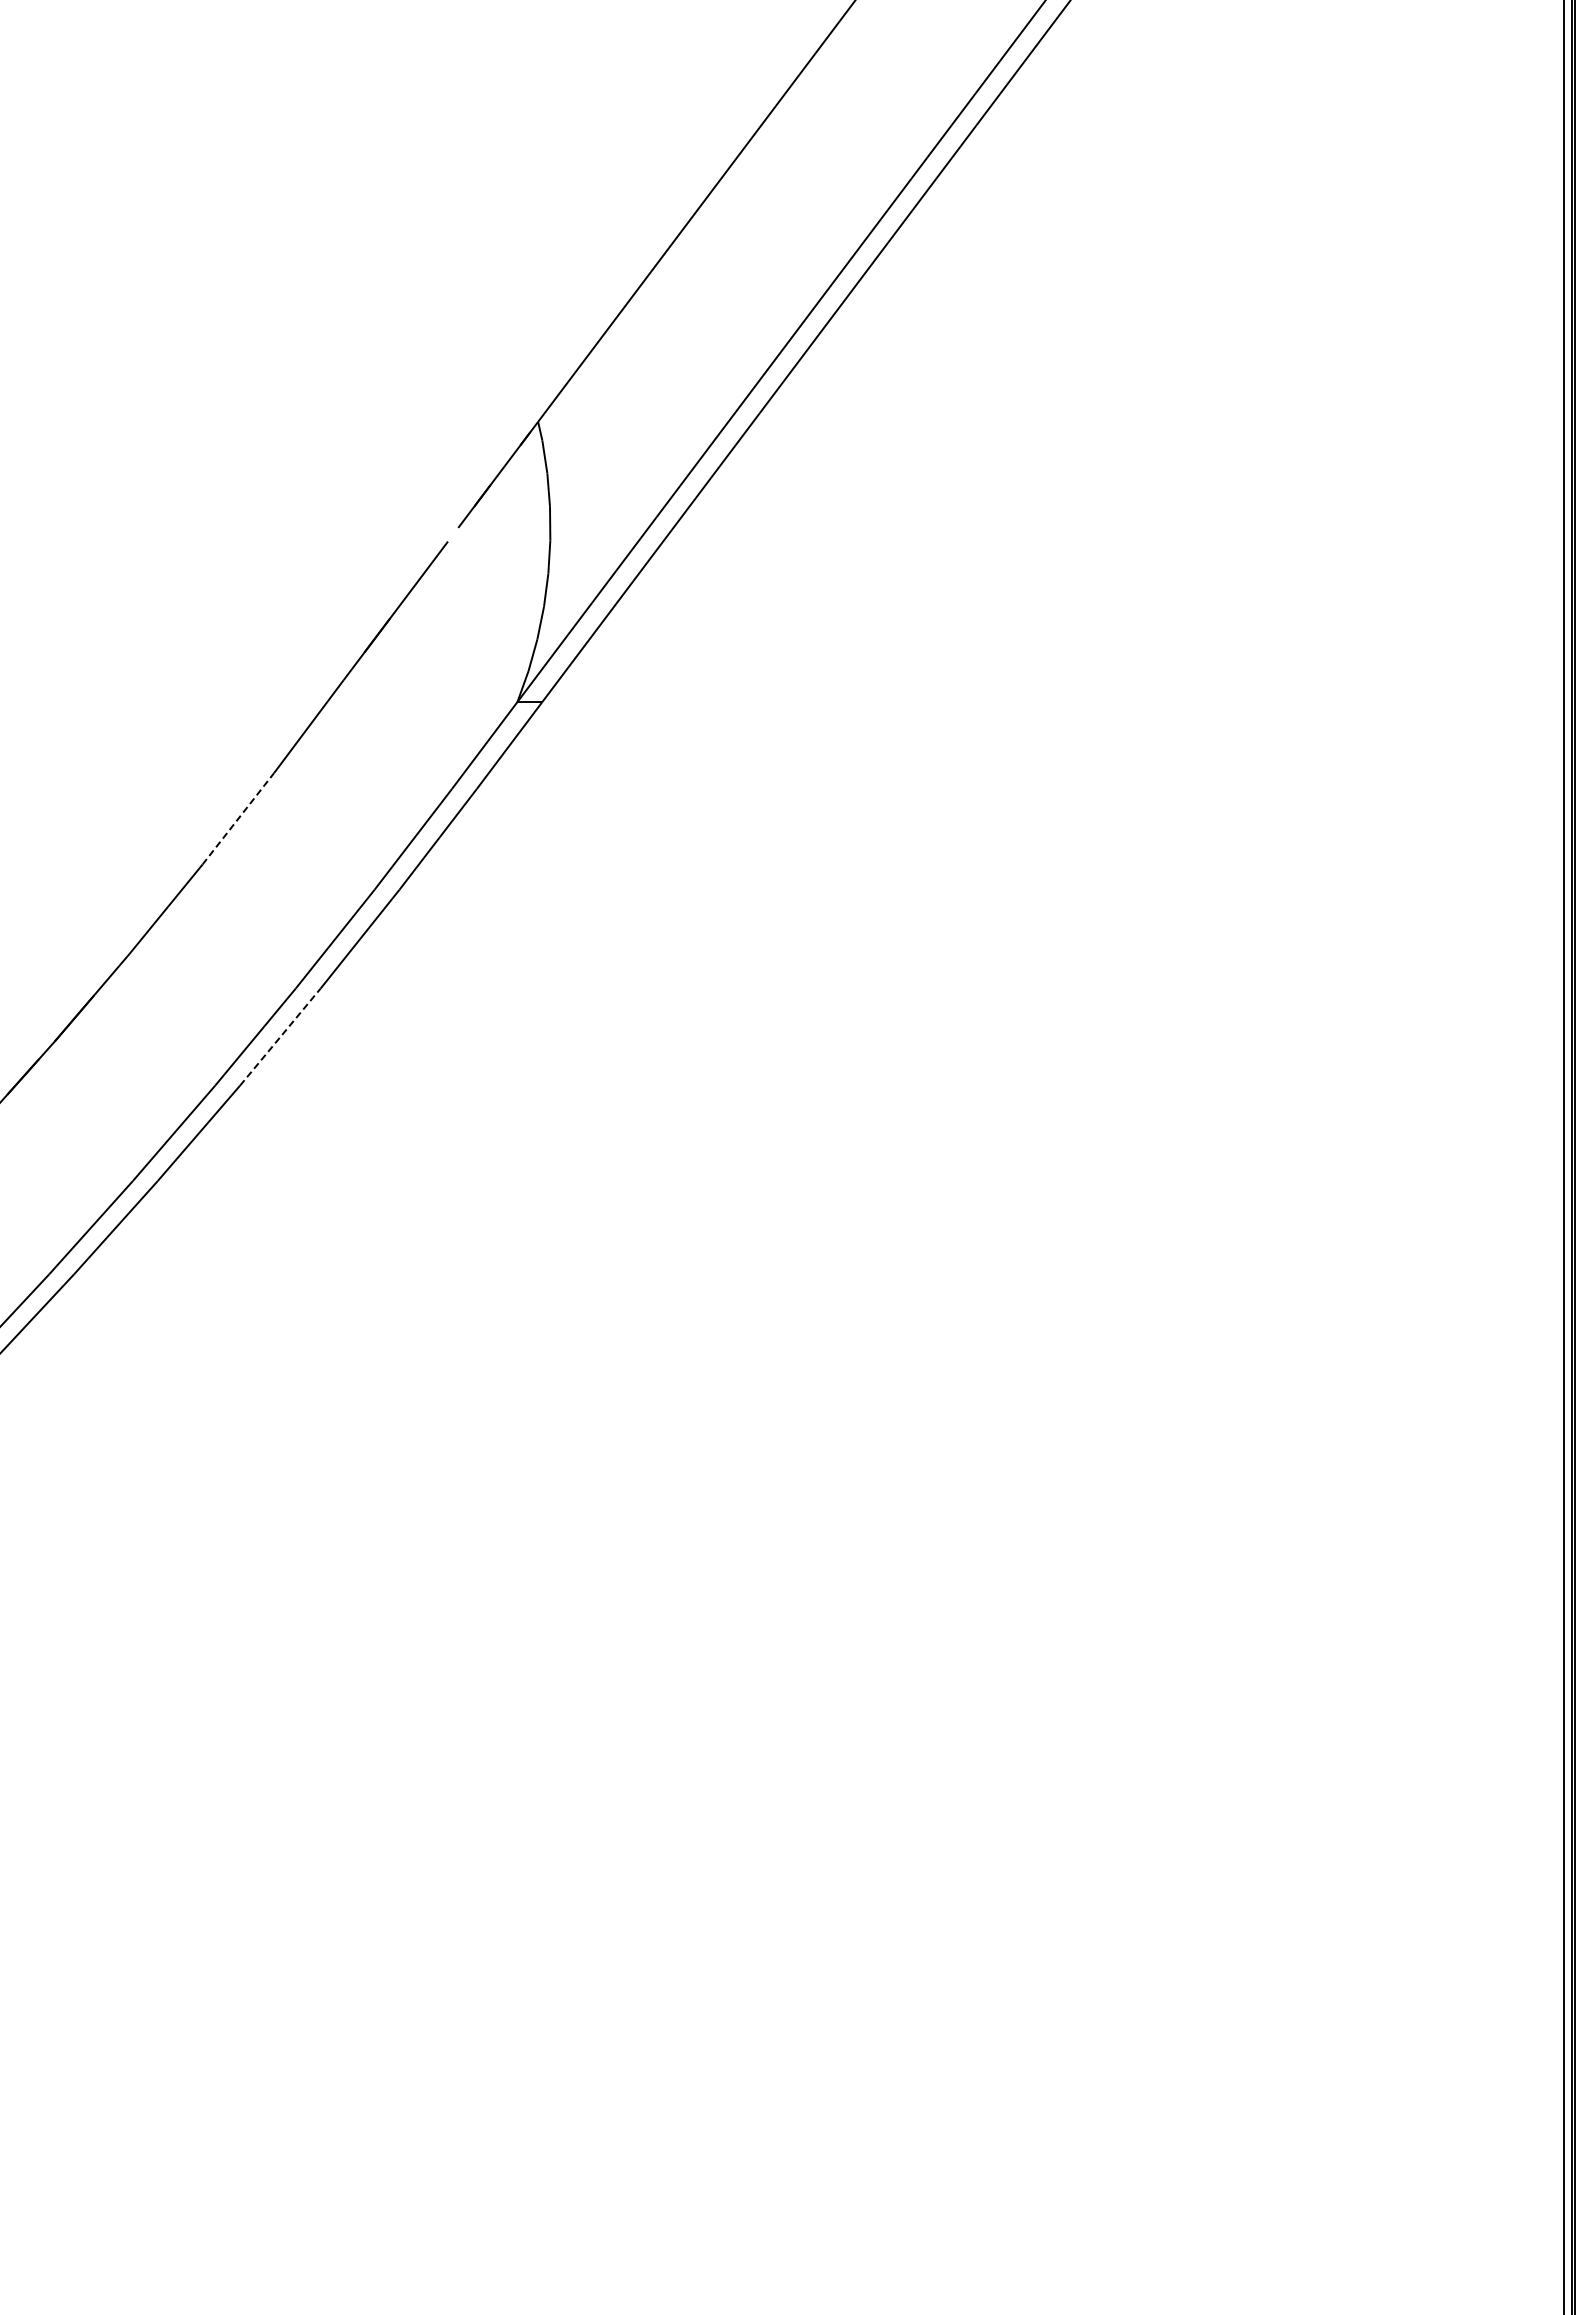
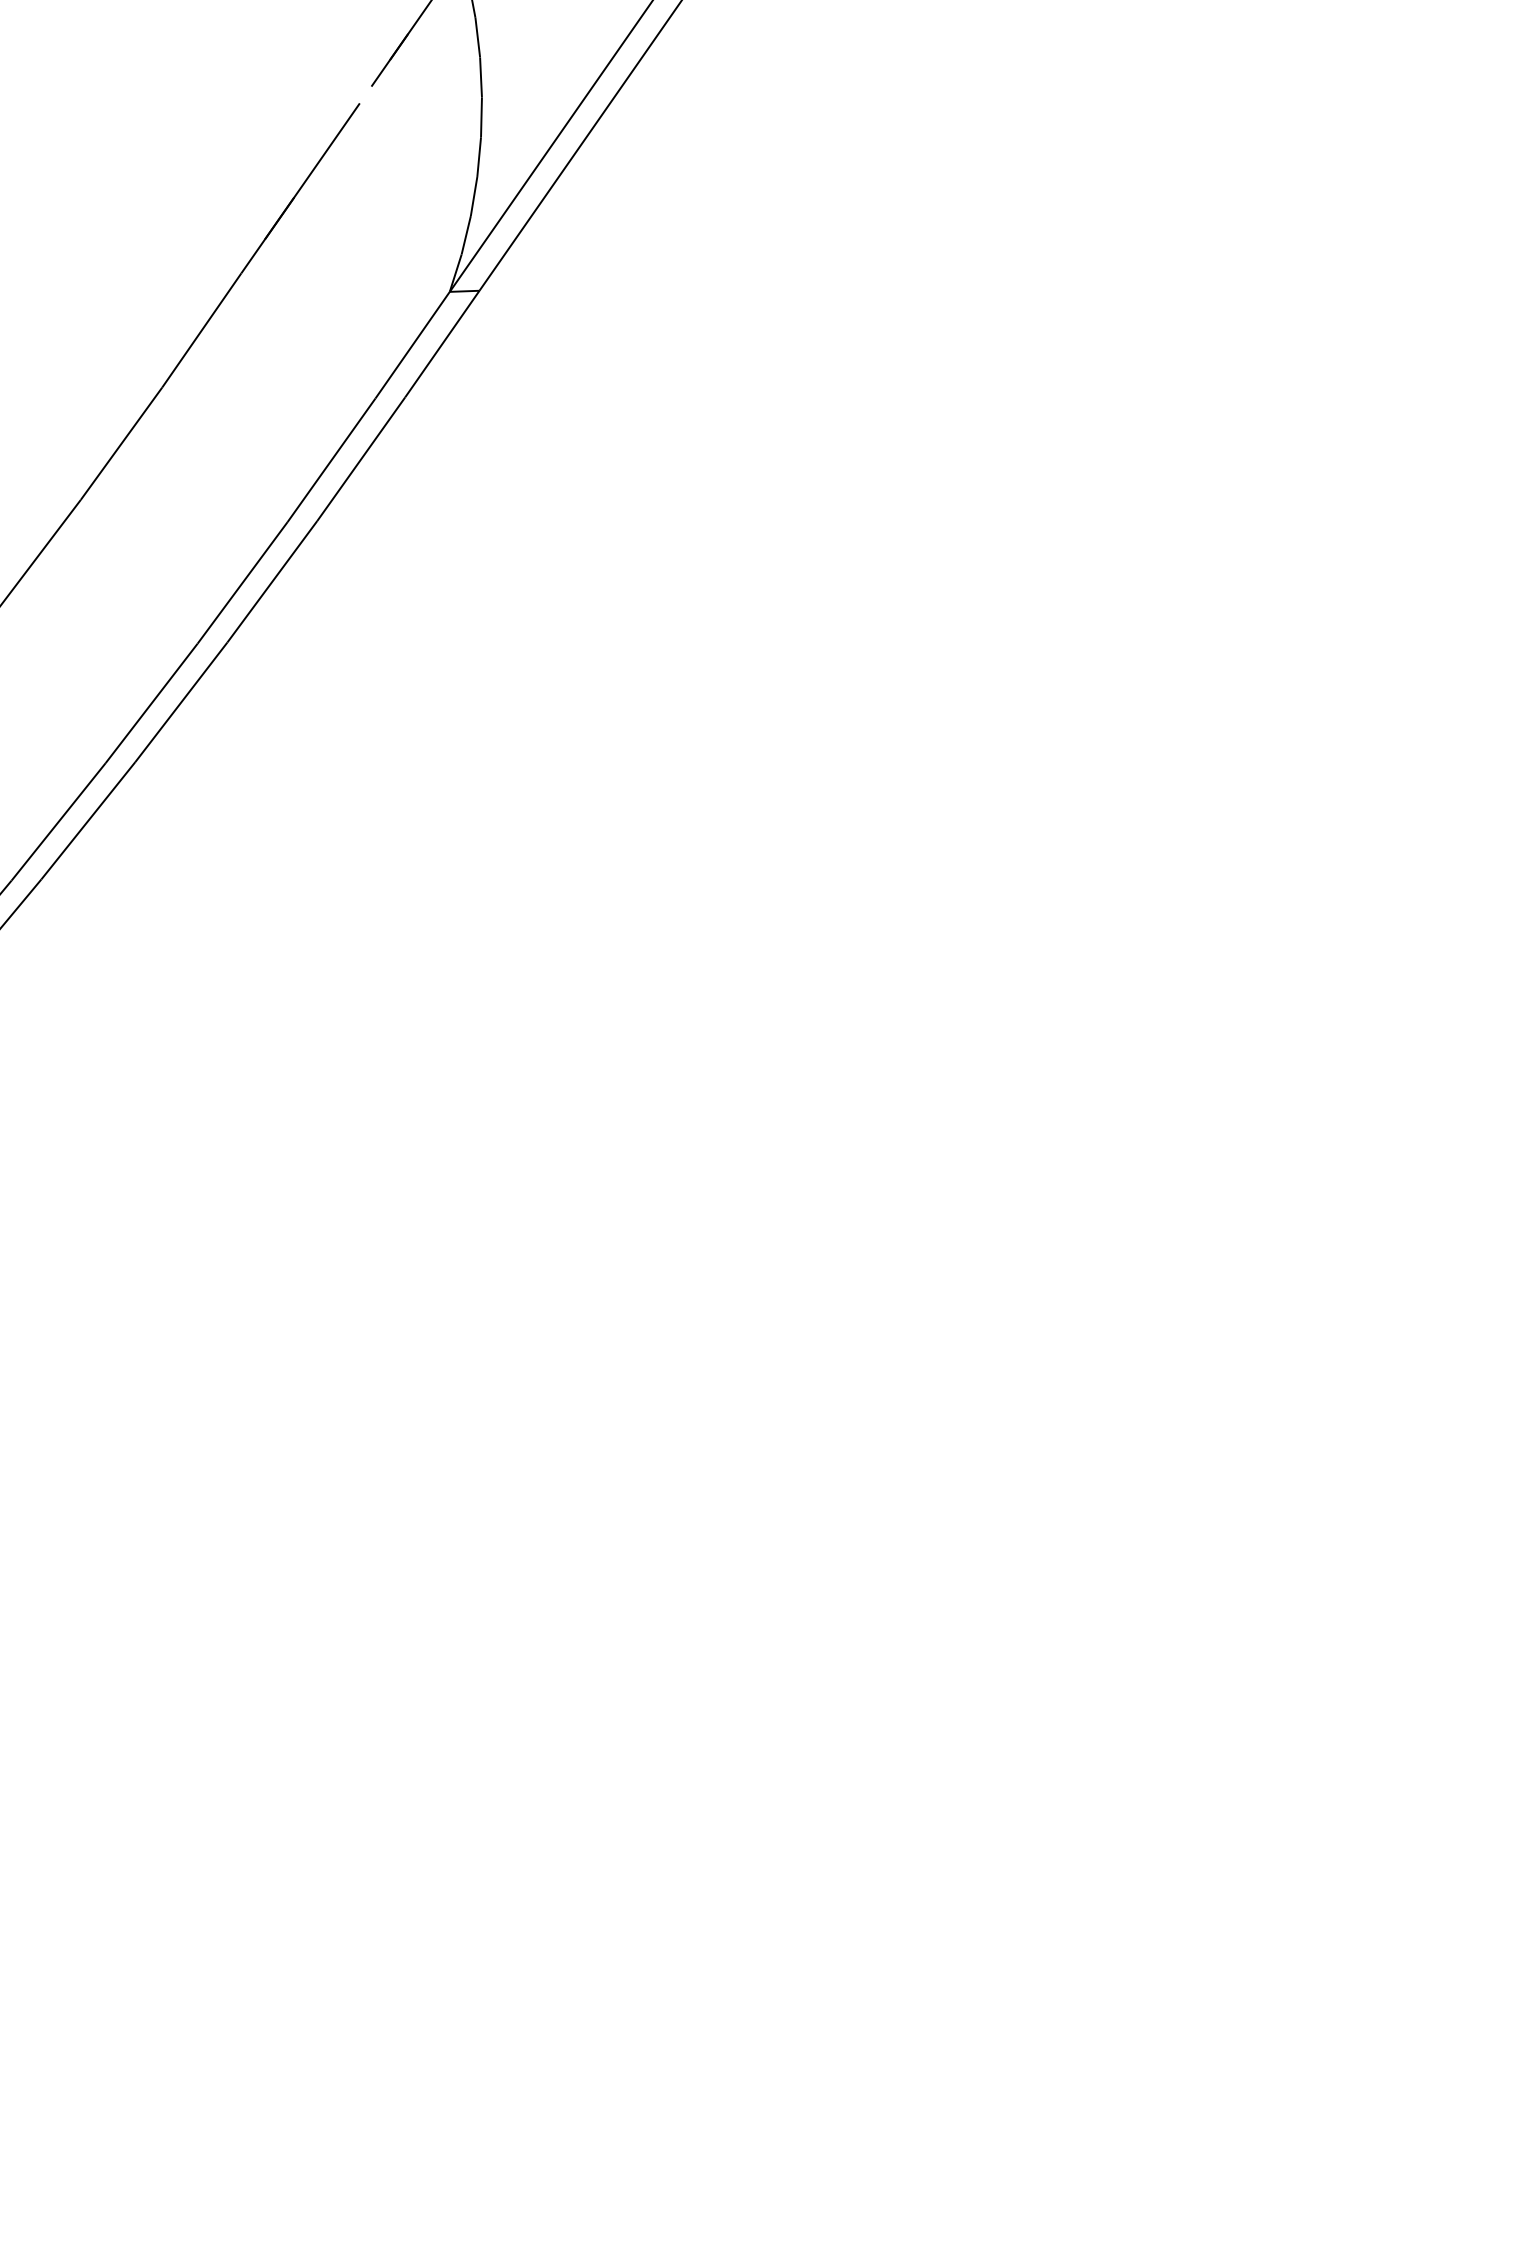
line: (238, 818) -> (121, 443), dashed -> solid
line: (280, 1036) -> (181, 701), dashed -> solid

